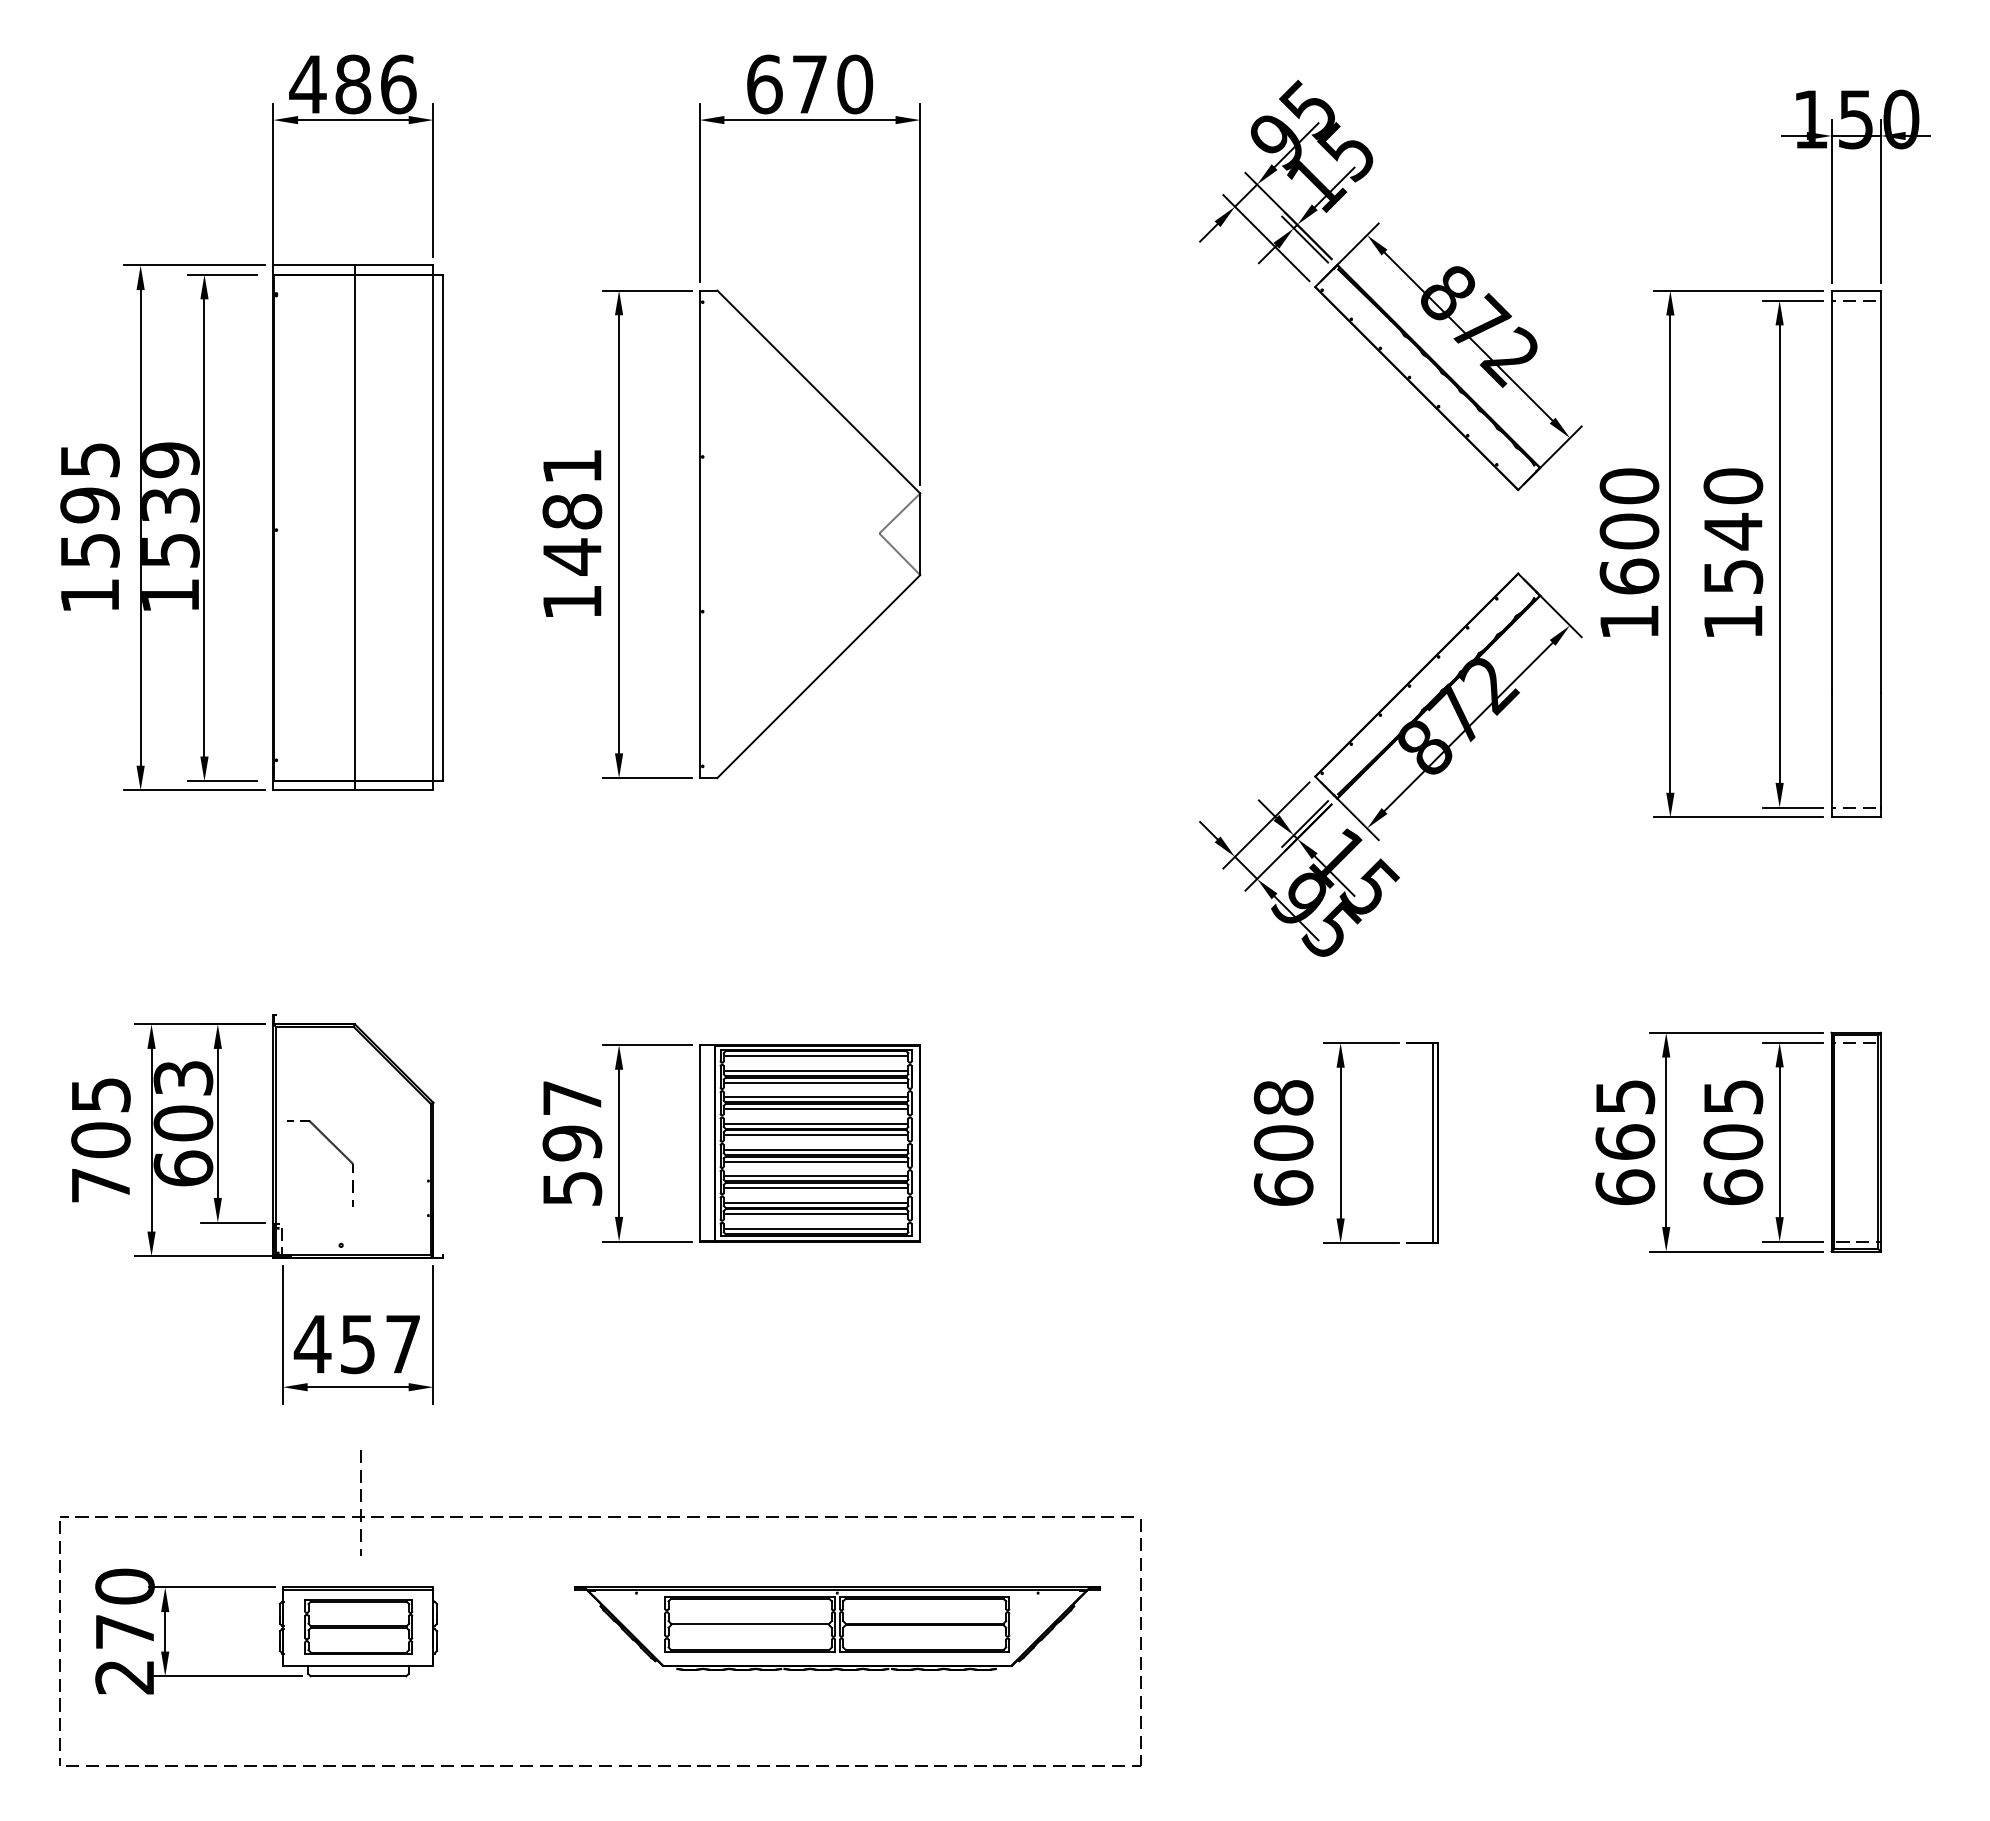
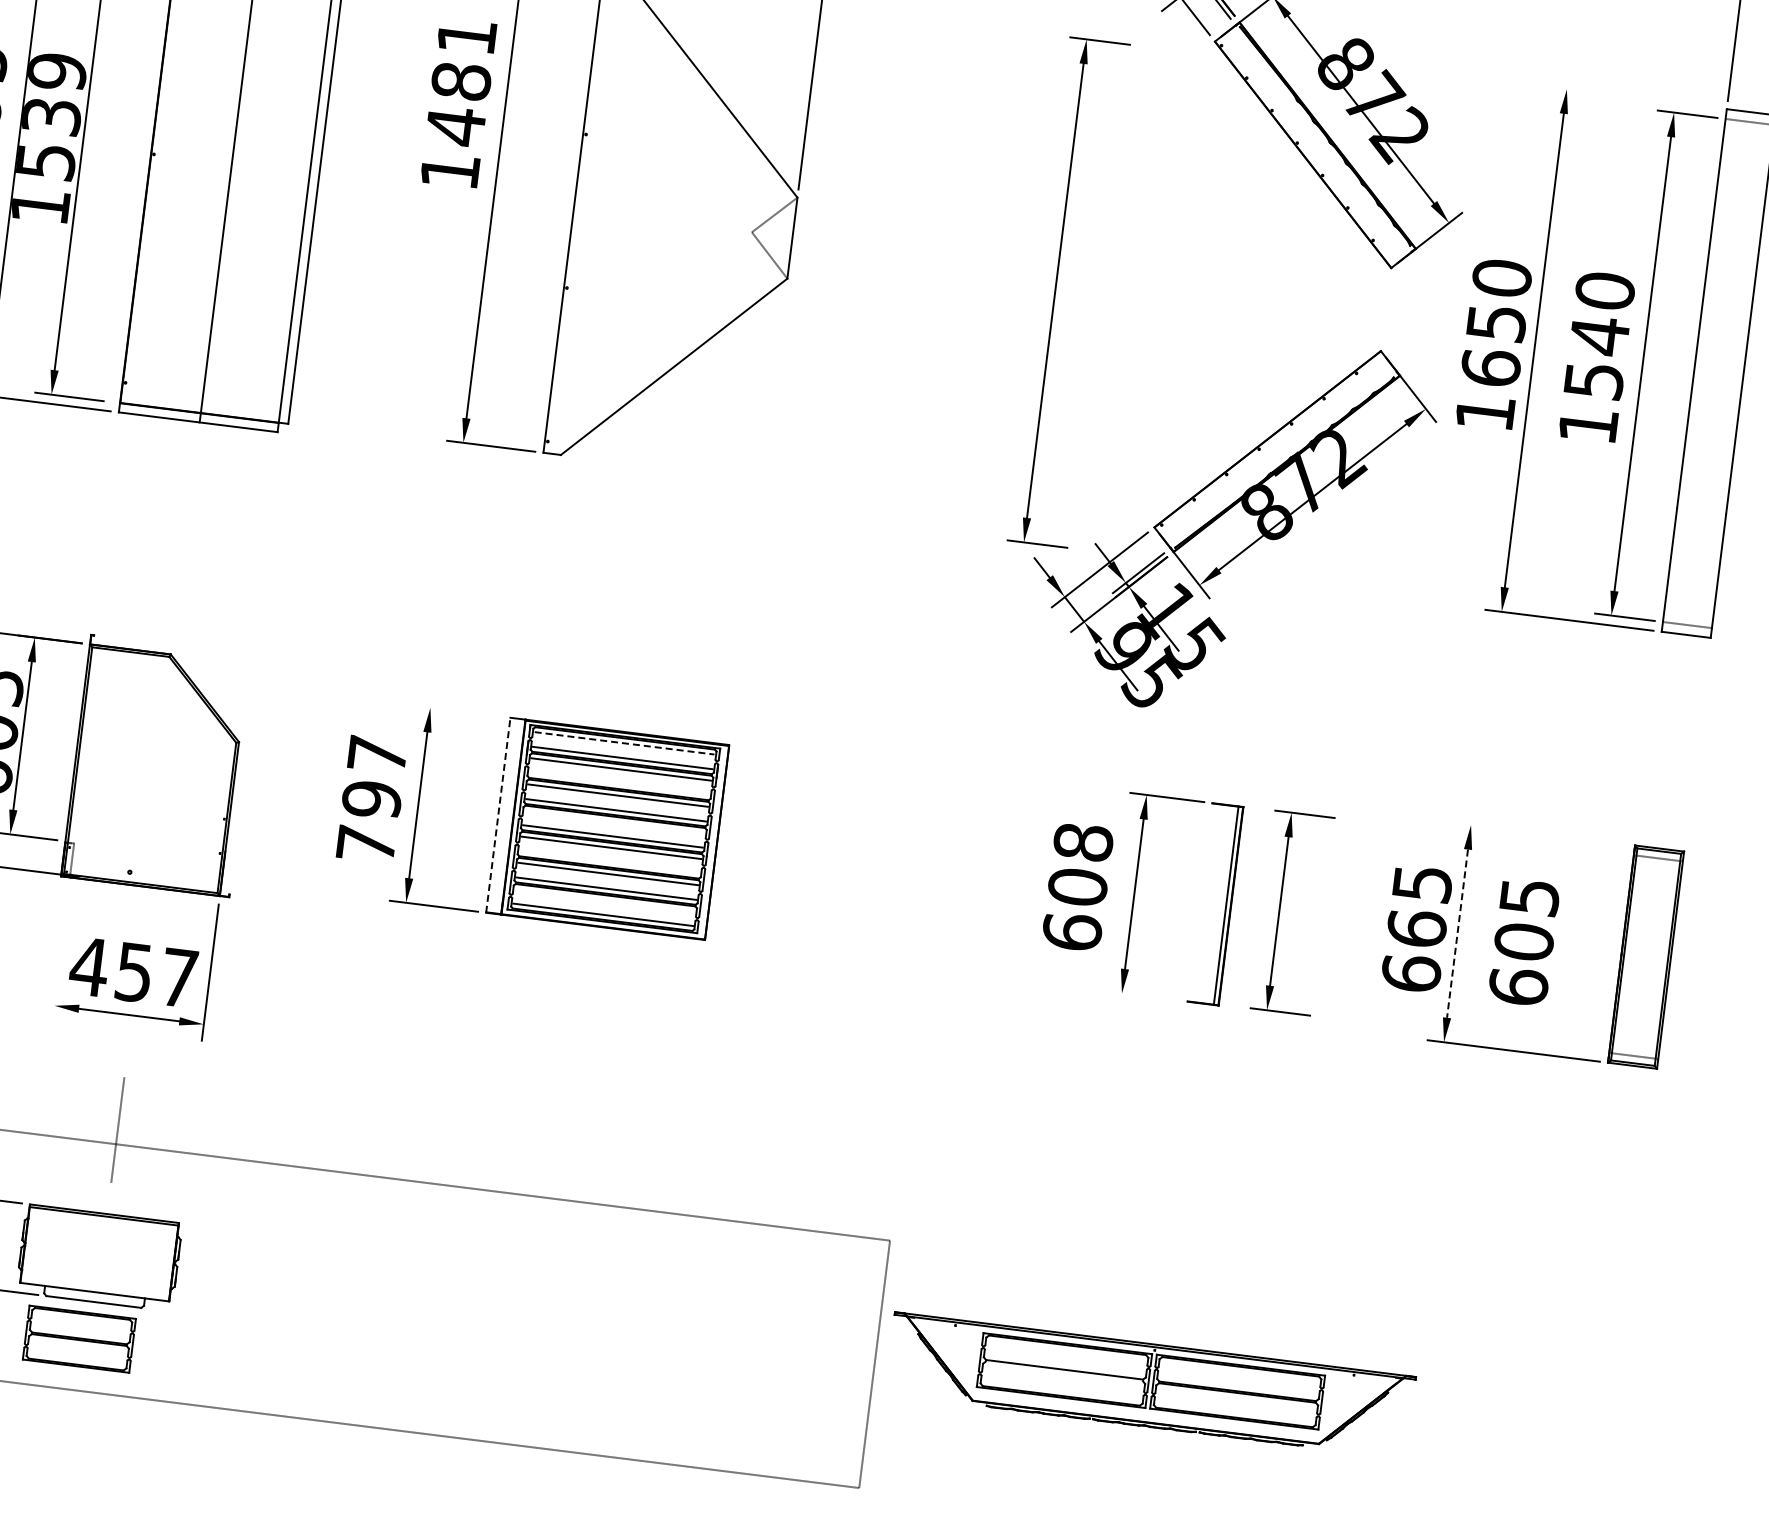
line: (1738, 290) -> (1634, 97), removed
text: (1629, 531) -> (1496, 323), 1600 -> 1650
text: (572, 533) -> (458, 103), moved
part: (1188, 554) -> (1056, 291), added
line: (1735, 1032) -> (1539, 833), removed
line: (646, 1045) -> (457, 711), removed
line: (816, 1056) -> (624, 743), solid -> dashed
line: (815, 1097) -> (618, 784), removed
line: (815, 1135) -> (614, 821), removed
line: (699, 1142) -> (498, 814), solid -> dashed
line: (1666, 1142) -> (1457, 933), solid -> dashed
part: (1780, 1142) -> (1280, 911), moved
part: (335, 1148) -> (136, 775), removed
line: (815, 1176) -> (609, 862), removed
text: (572, 1188) -> (366, 844), 597 -> 797
line: (815, 1214) -> (604, 900), removed
line: (1361, 1243) -> (1142, 996), removed
line: (282, 1334) -> (60, 953), removed
part: (358, 1626) -> (79, 1338), moved
part: (837, 1628) -> (1150, 1385), moved

